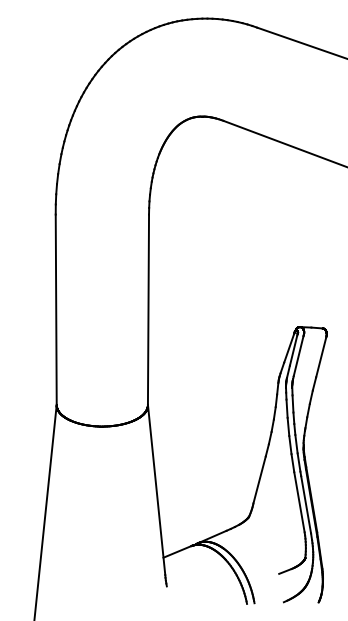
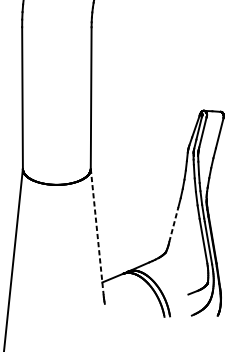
line: (259, 479) -> (173, 224), solid -> dashed
line: (156, 490) -> (97, 232), solid -> dashed

